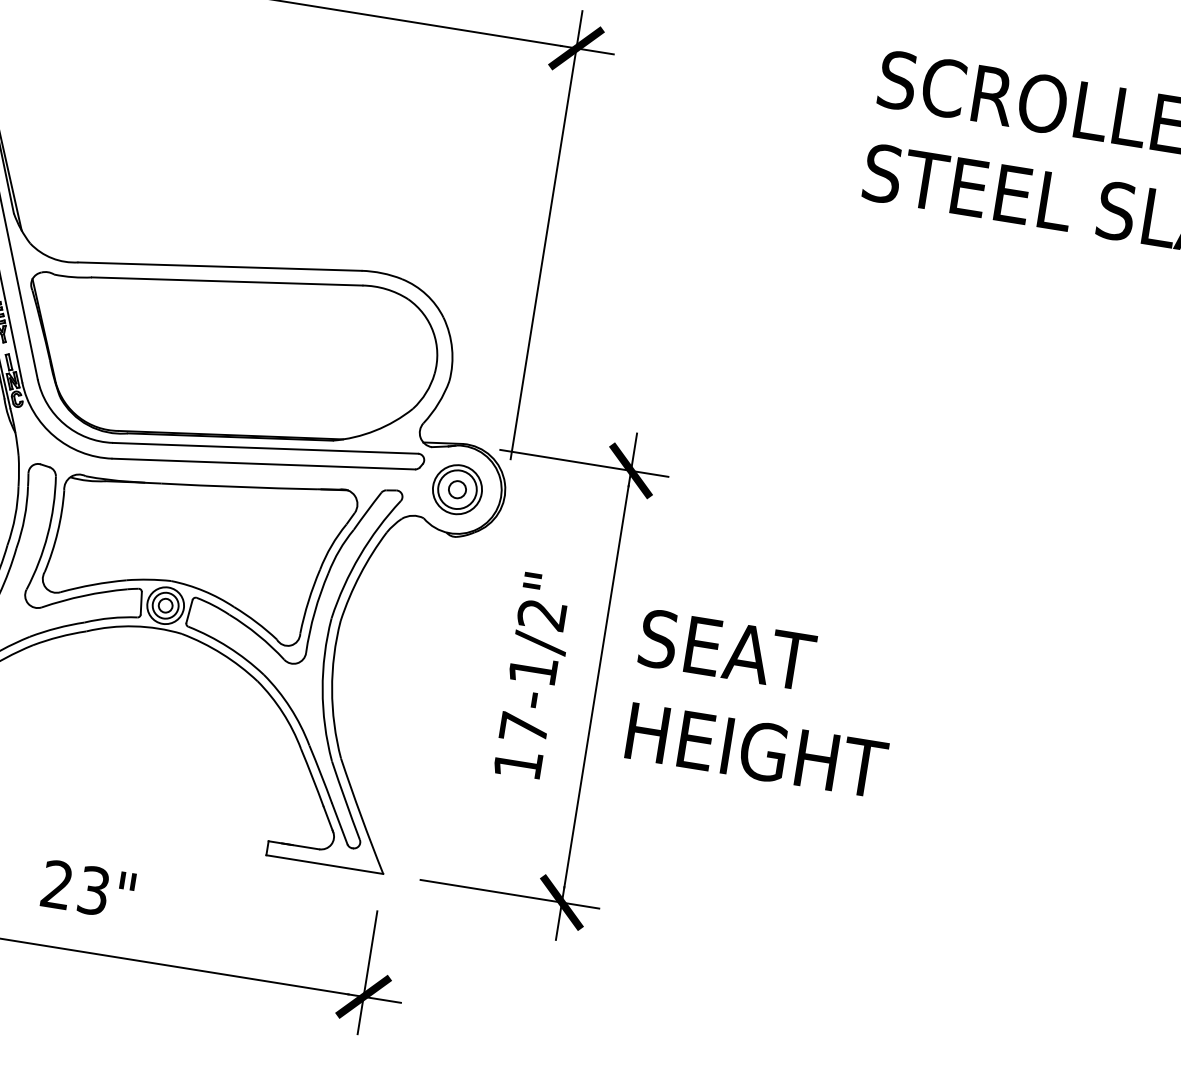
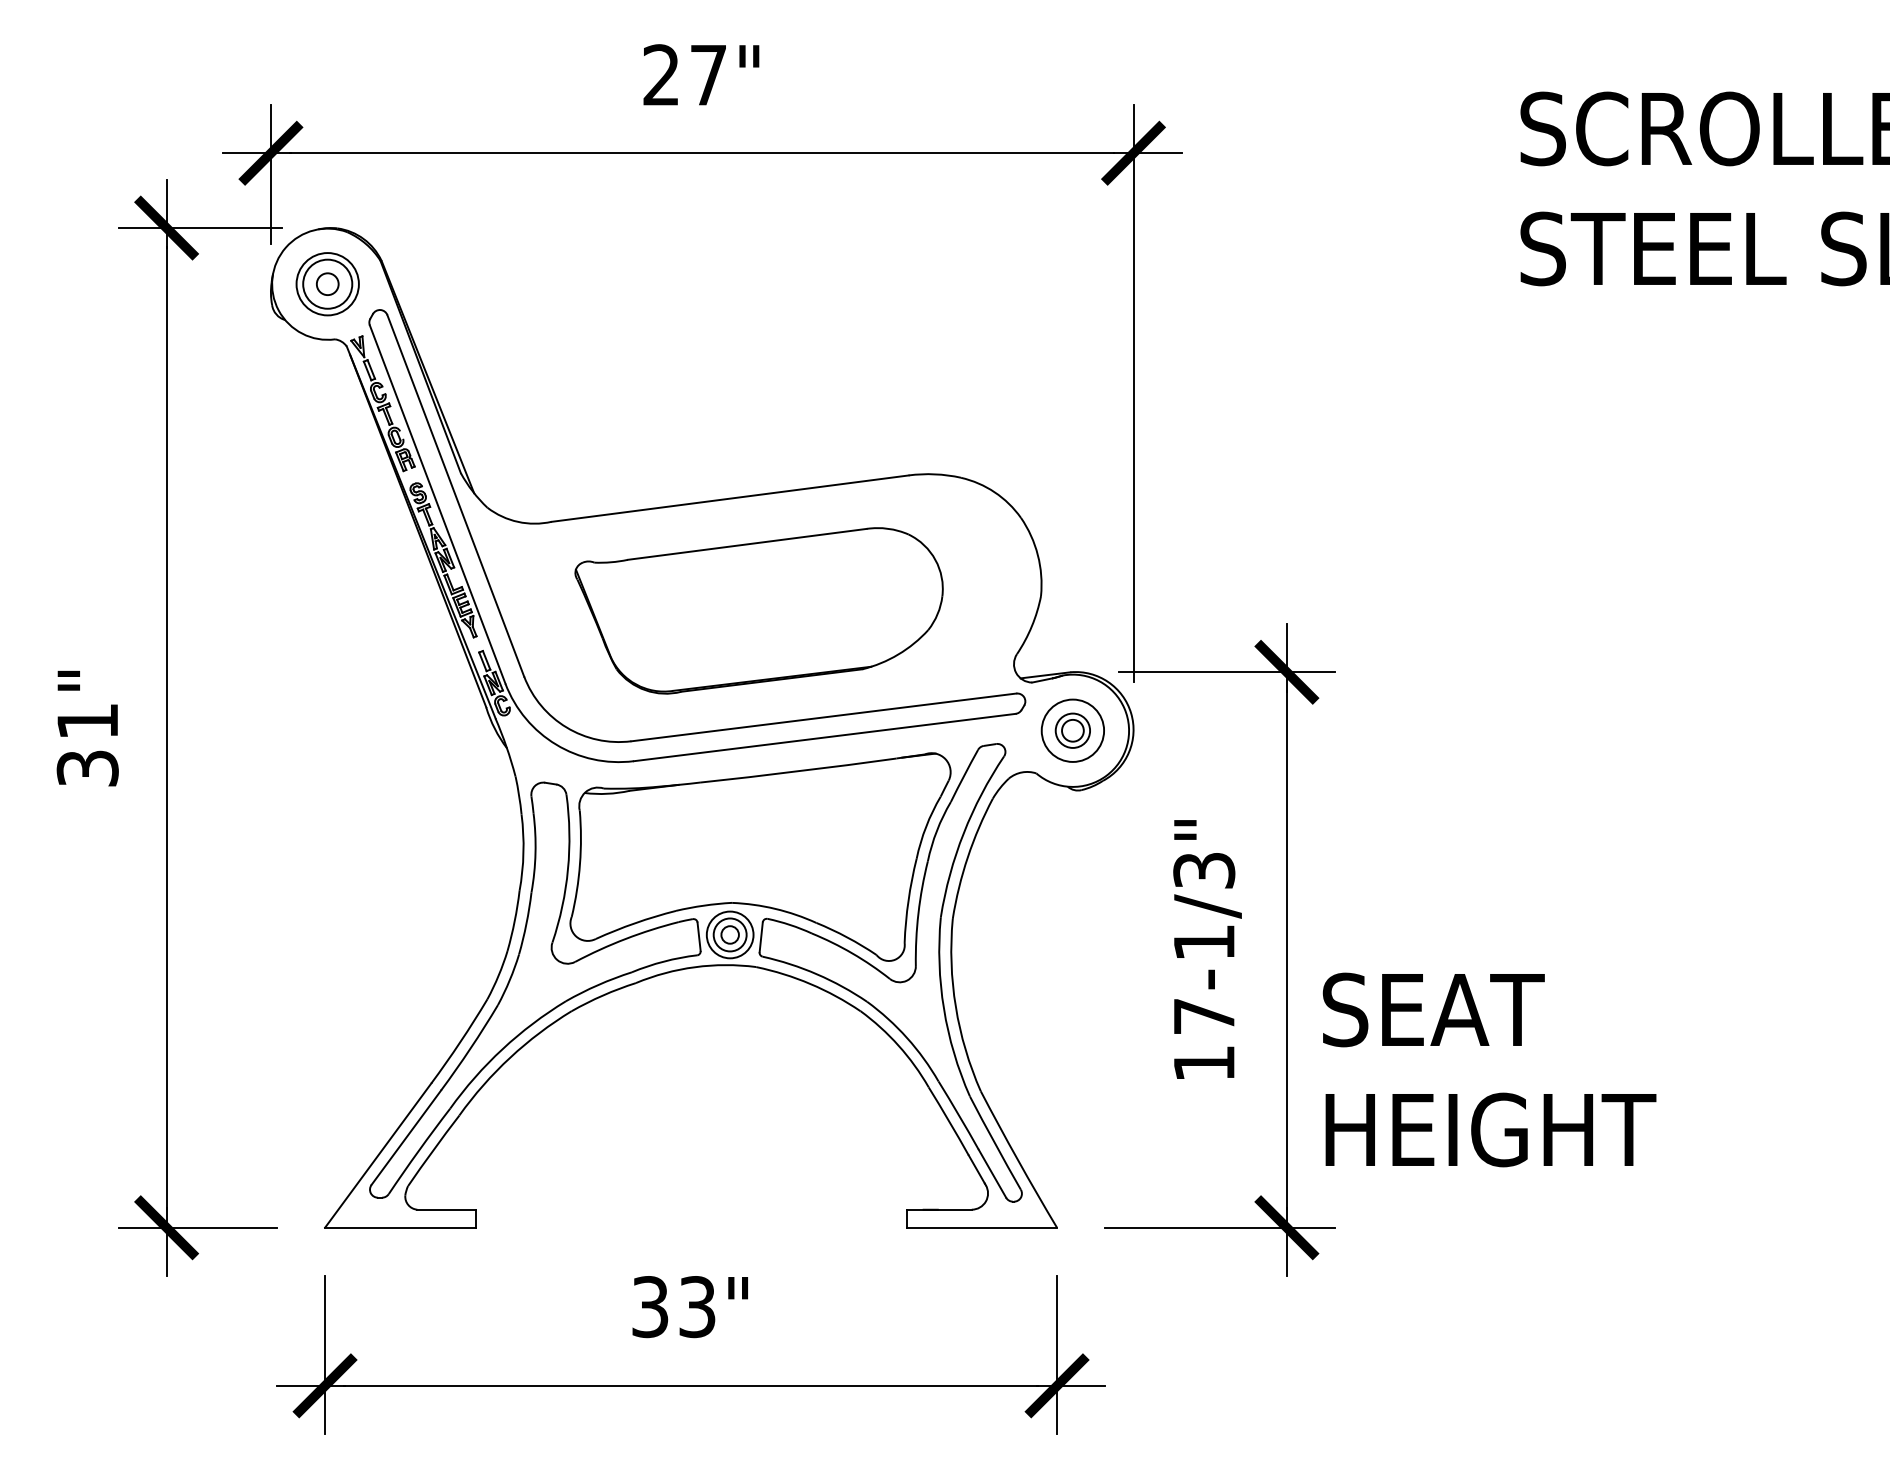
part: (228, 357) -> (758, 610), size x0.7
circle: (457, 489) -> (1072, 730), size x0.7
text: (542, 614) -> (1204, 870), 17-1/2" -> 17-1/3"
text: (763, 703) -> (1489, 1069), moved
text: (57, 885) -> (650, 1307), 23" -> 33"

